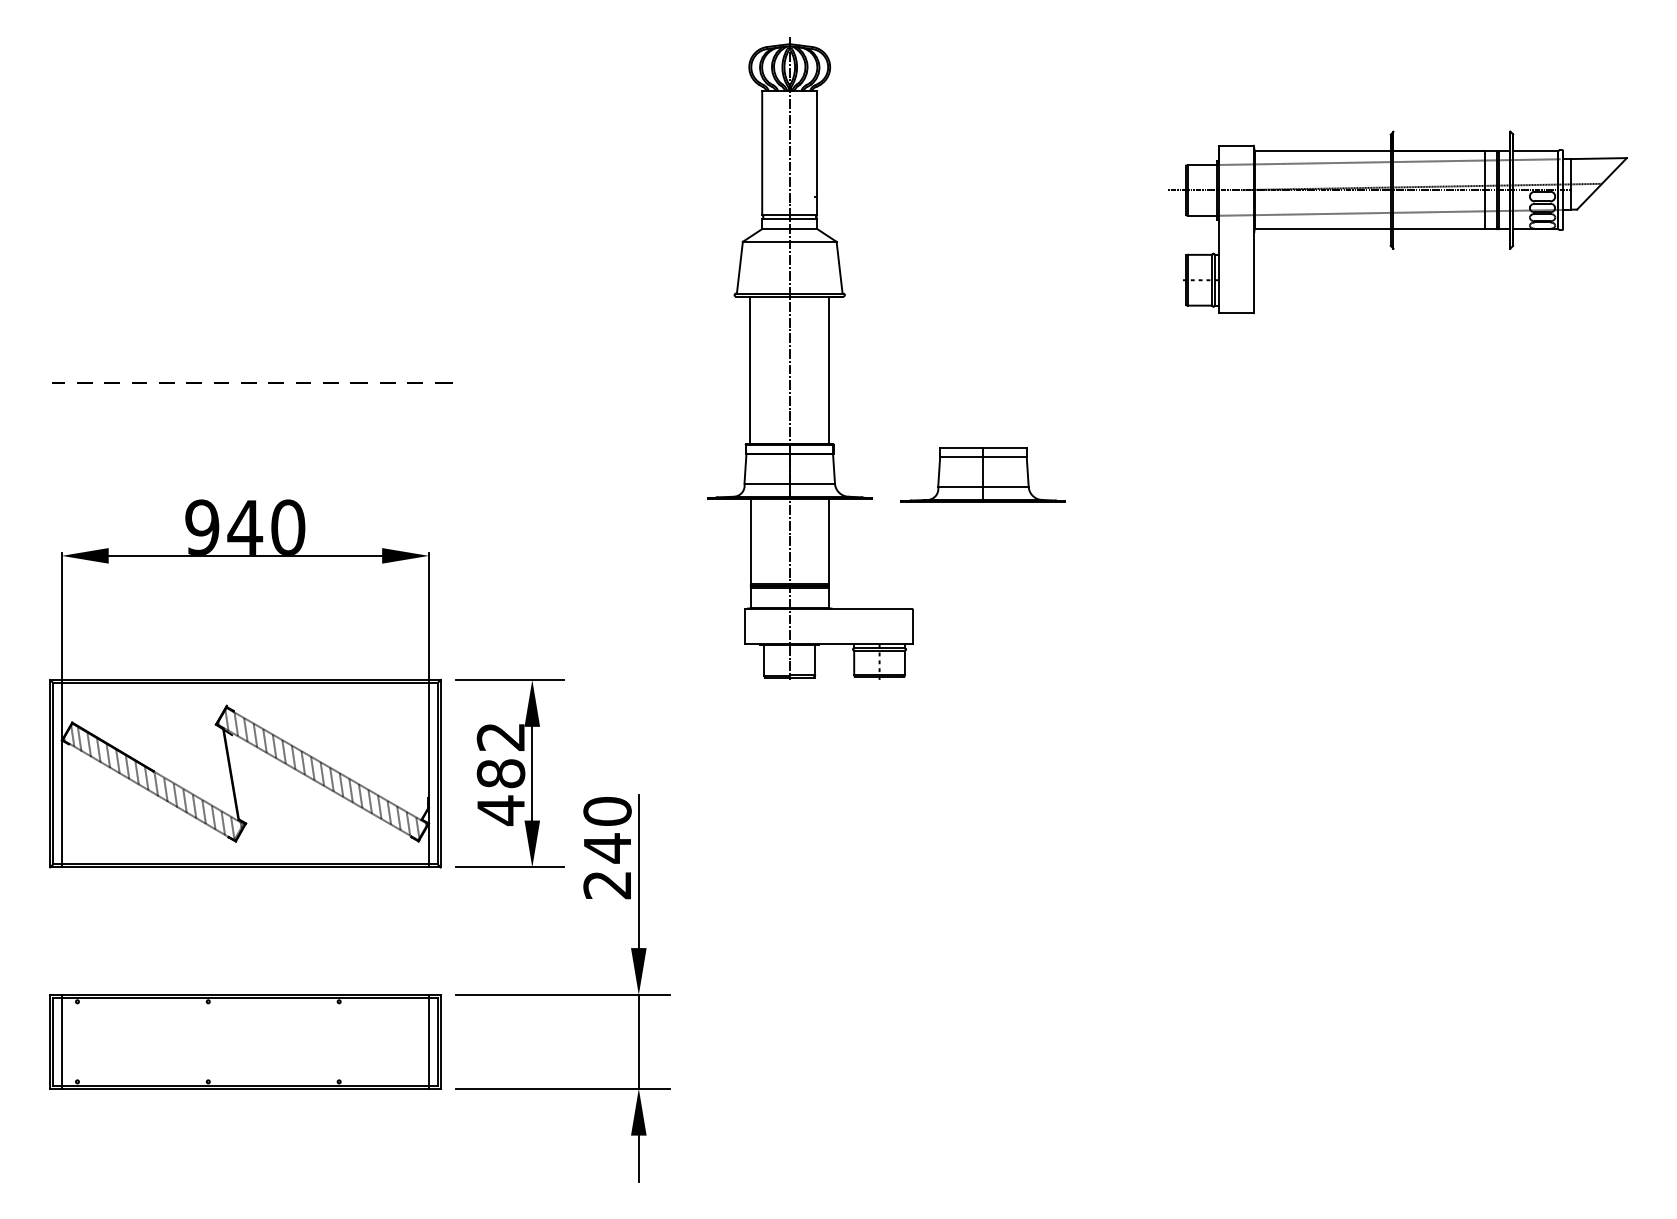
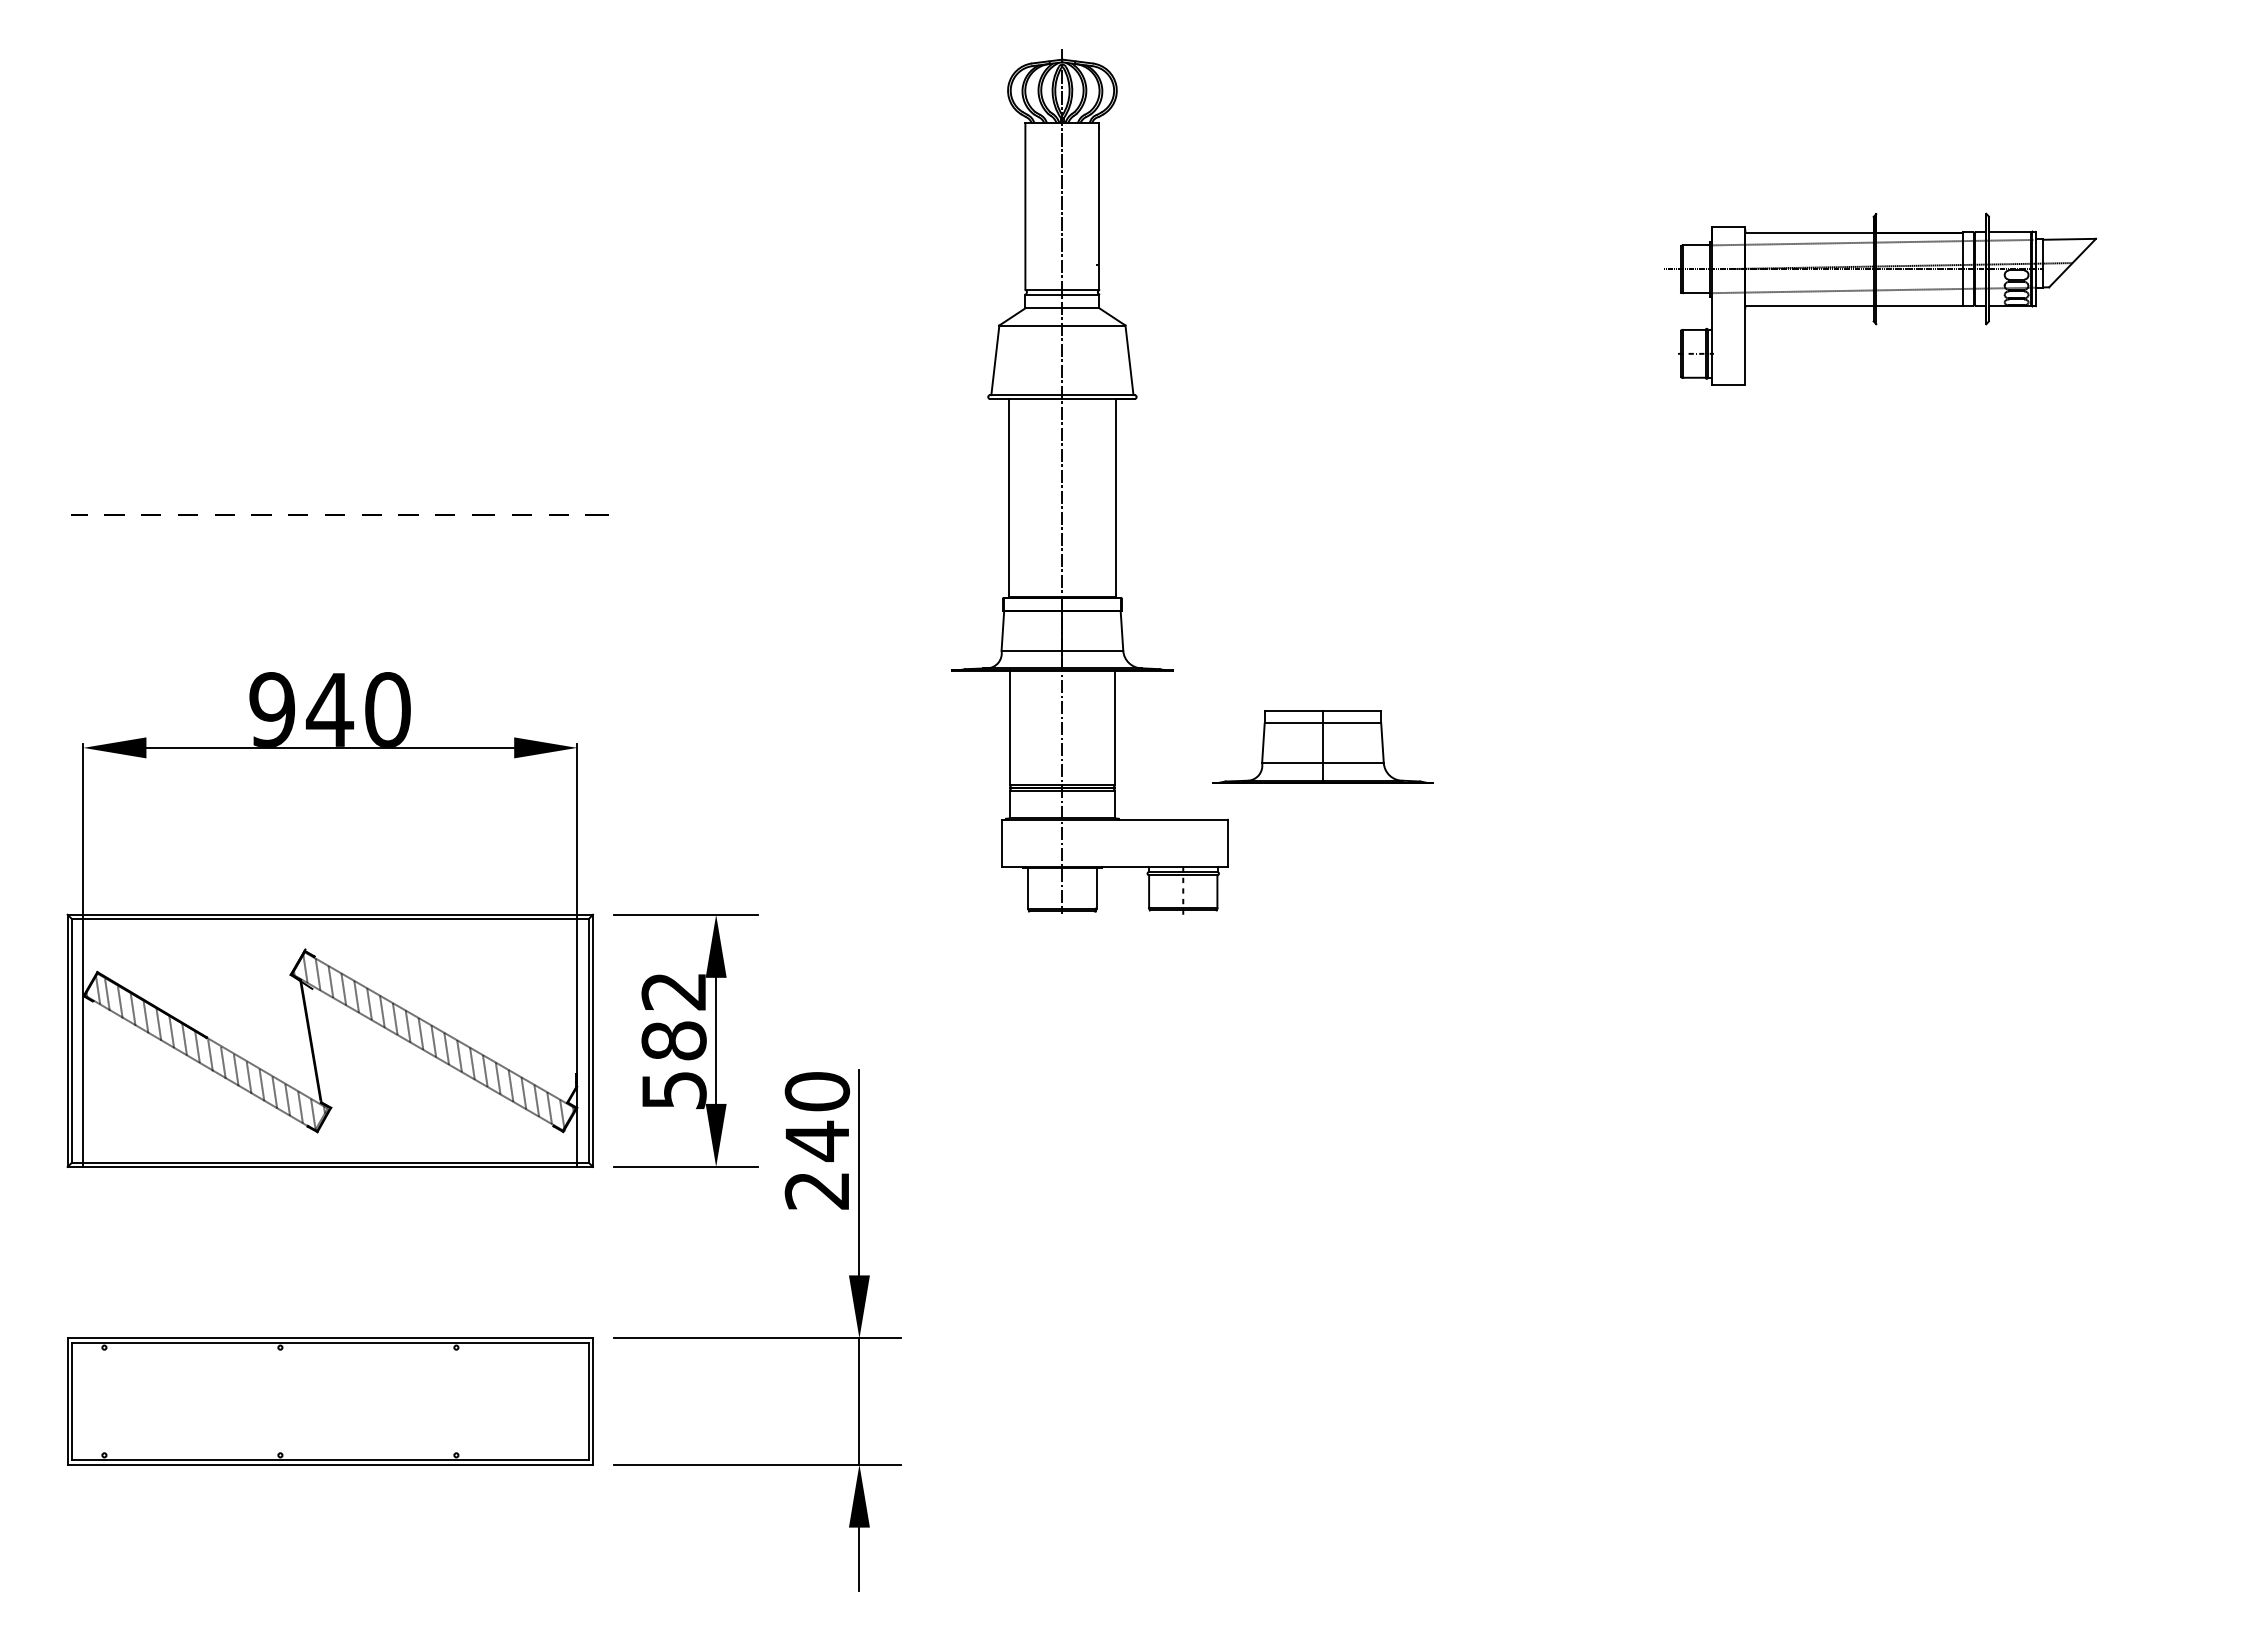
part: (1397, 222) -> (1880, 299), size x0.7
part: (983, 474) -> (1322, 746), moved
text: (501, 810) -> (674, 1090), 482 -> 582
line: (61, 1041) -> (83, 1401), removed
line: (429, 1041) -> (577, 1401), removed

